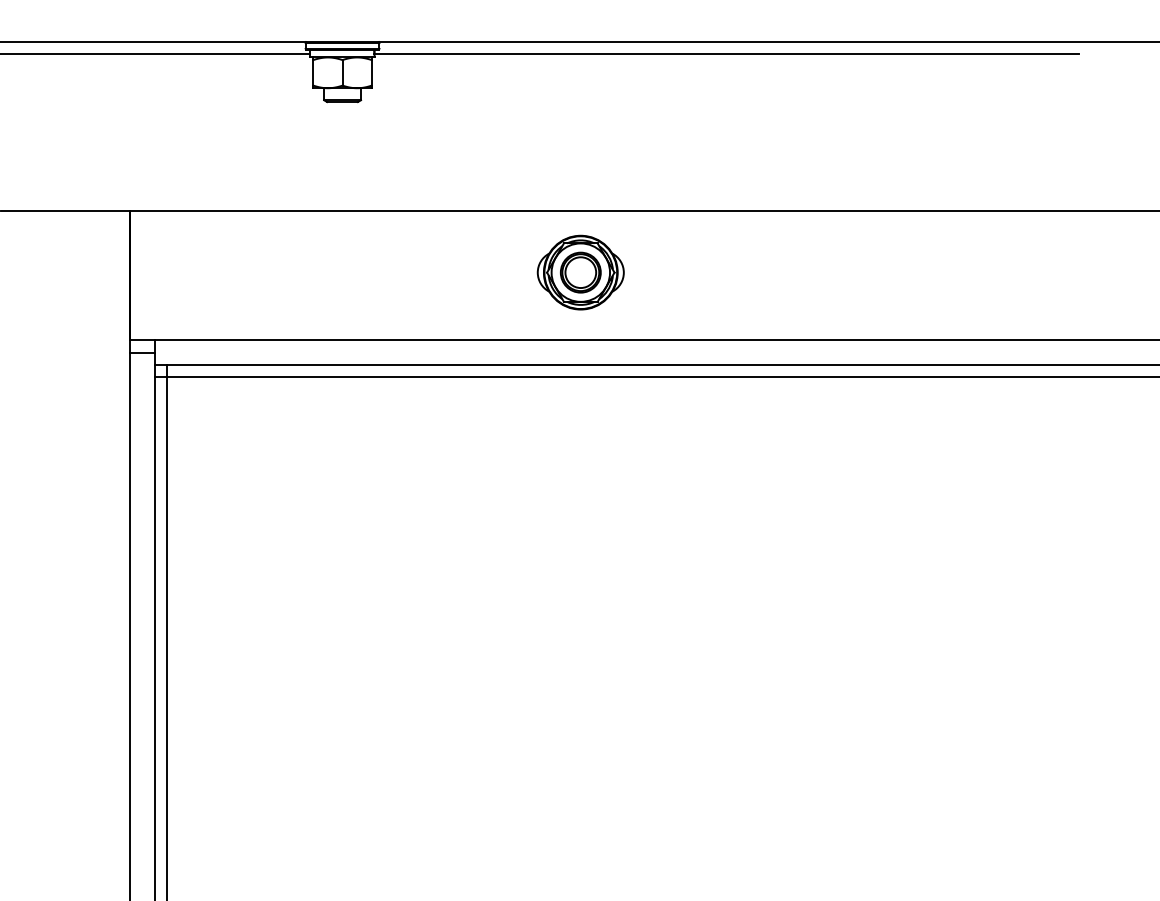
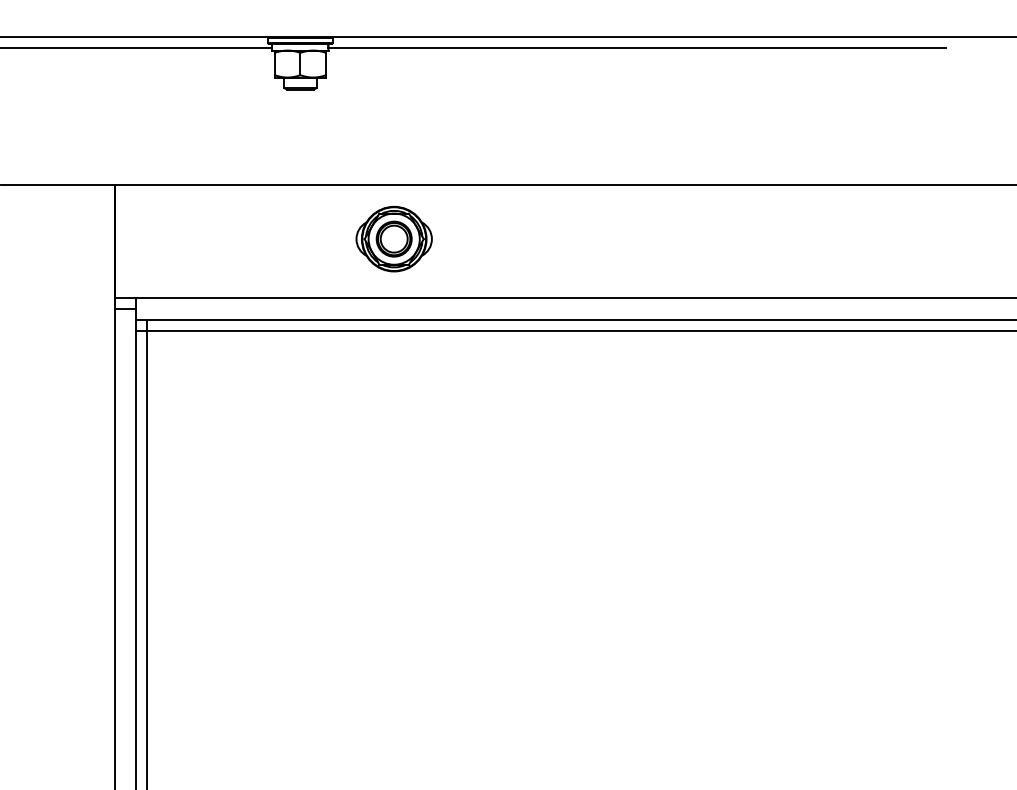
part: (580, 271) -> (393, 238), moved

